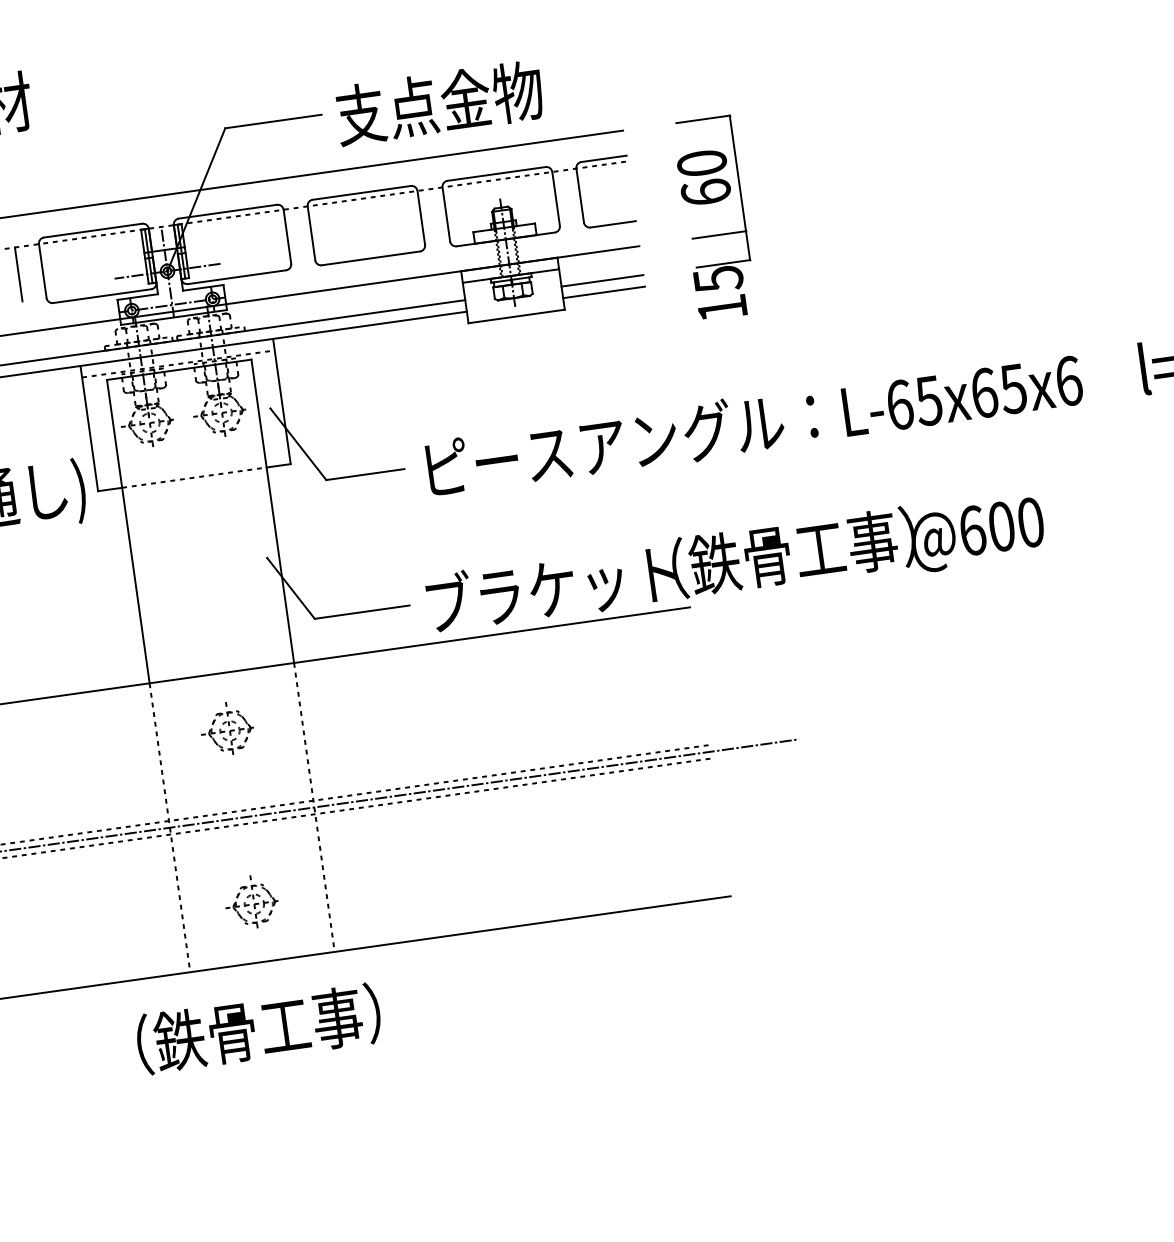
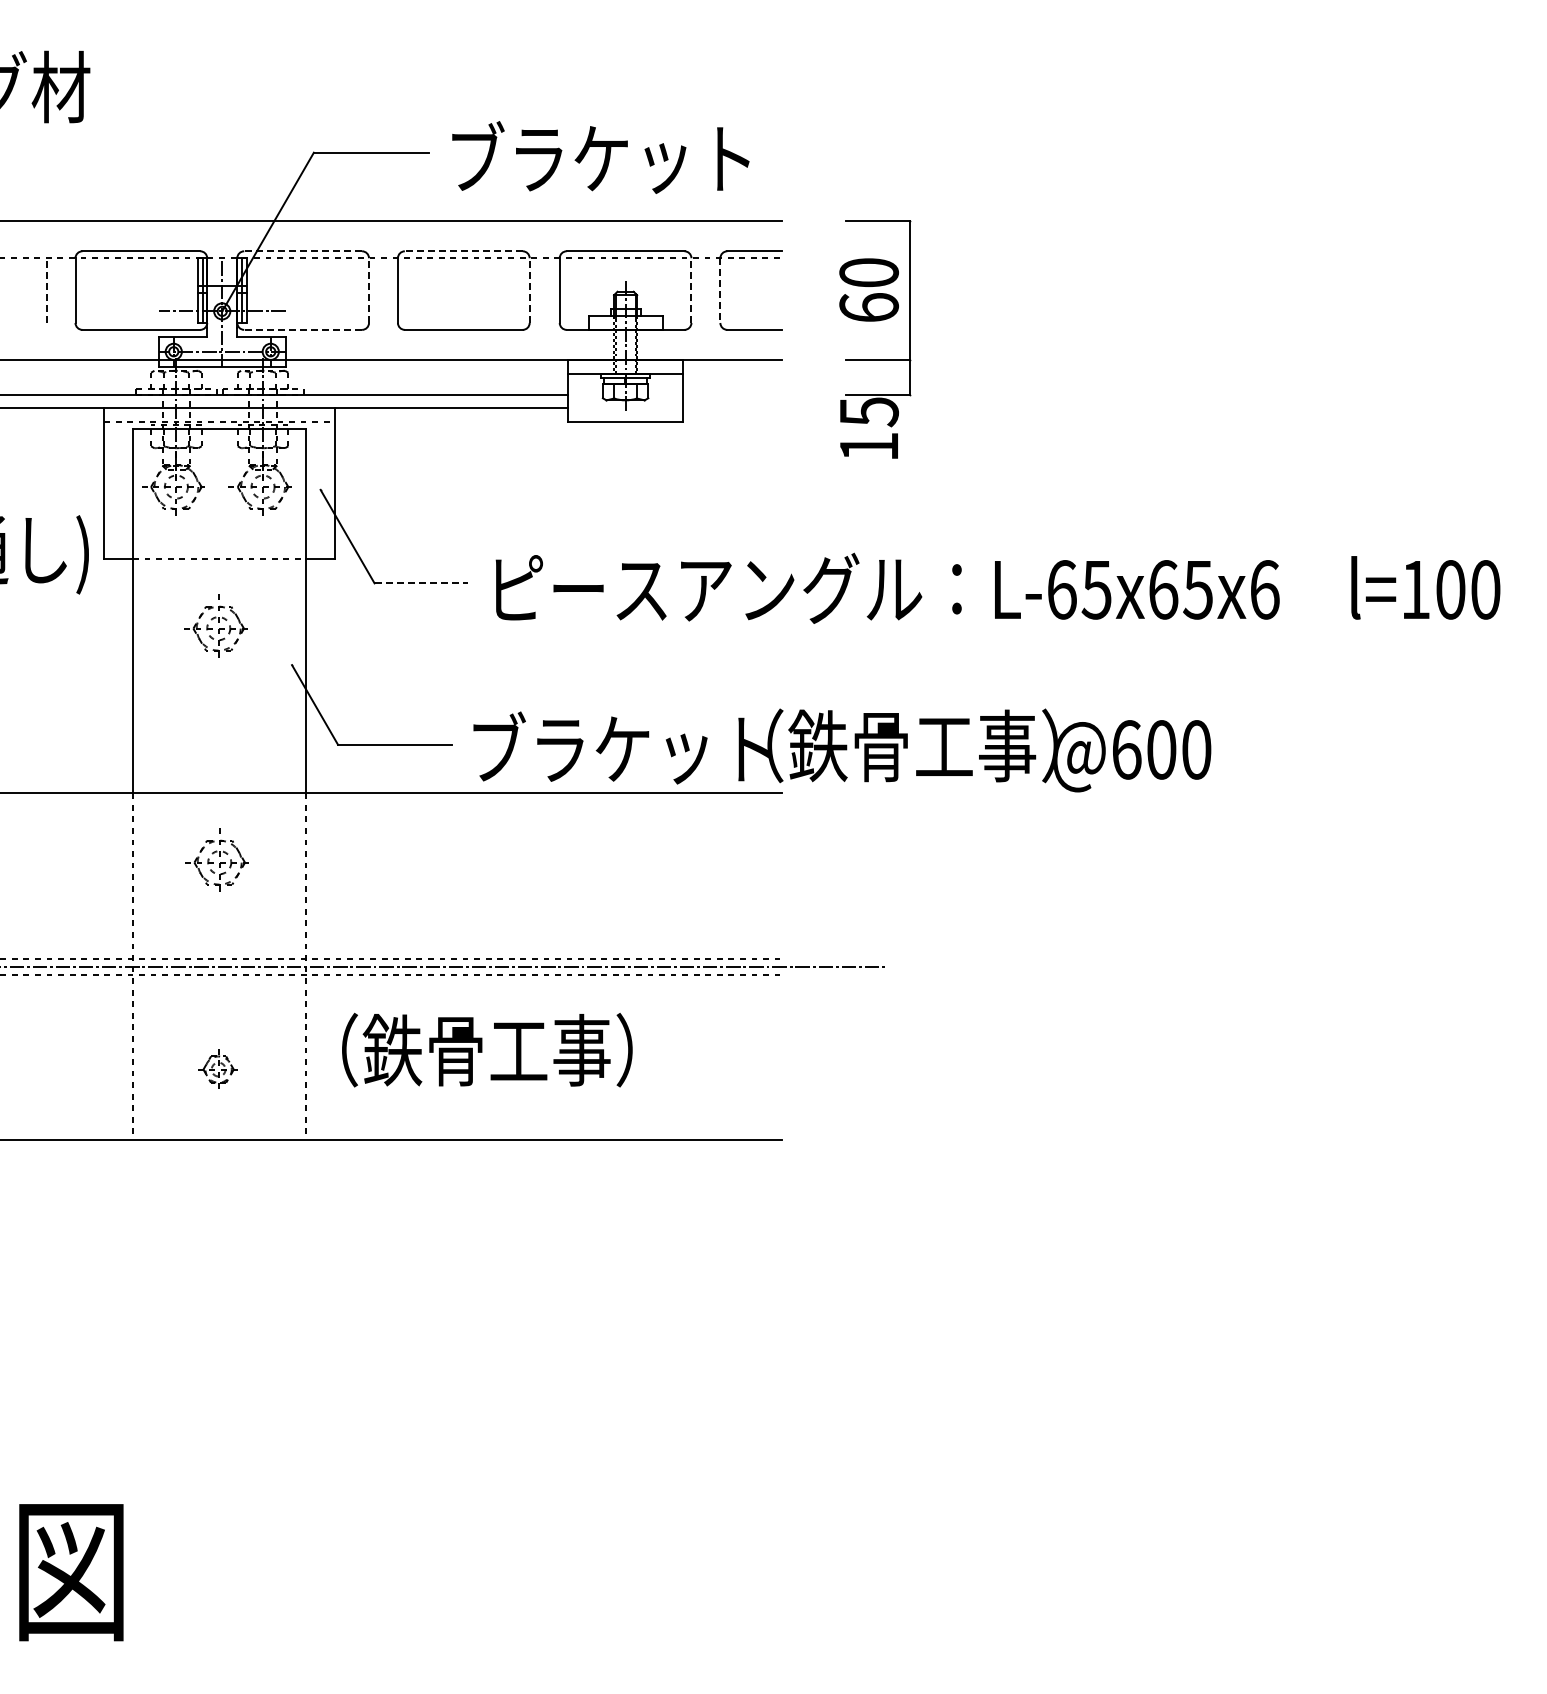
text: (462, 99) -> (597, 157), 支点金物 -> ブラケット
line: (361, 193) -> (463, 251), solid -> dashed
line: (580, 196) -> (720, 291), solid -> dashed
line: (556, 198) -> (691, 290), solid -> dashed
line: (228, 211) -> (303, 251), solid -> dashed
line: (421, 217) -> (529, 290), solid -> dashed
line: (287, 236) -> (369, 290), solid -> dashed
line: (18, 274) -> (46, 290), solid -> dashed
line: (237, 276) -> (303, 329), solid -> dashed
line: (602, 280) -> (732, 394), removed
line: (604, 292) -> (732, 408), removed
line: (365, 474) -> (421, 583), solid -> dashed
part: (198, 533) -> (215, 625), added
part: (251, 902) -> (216, 1067), size x0.6
text: (258, 1028) -> (487, 1049), moved

